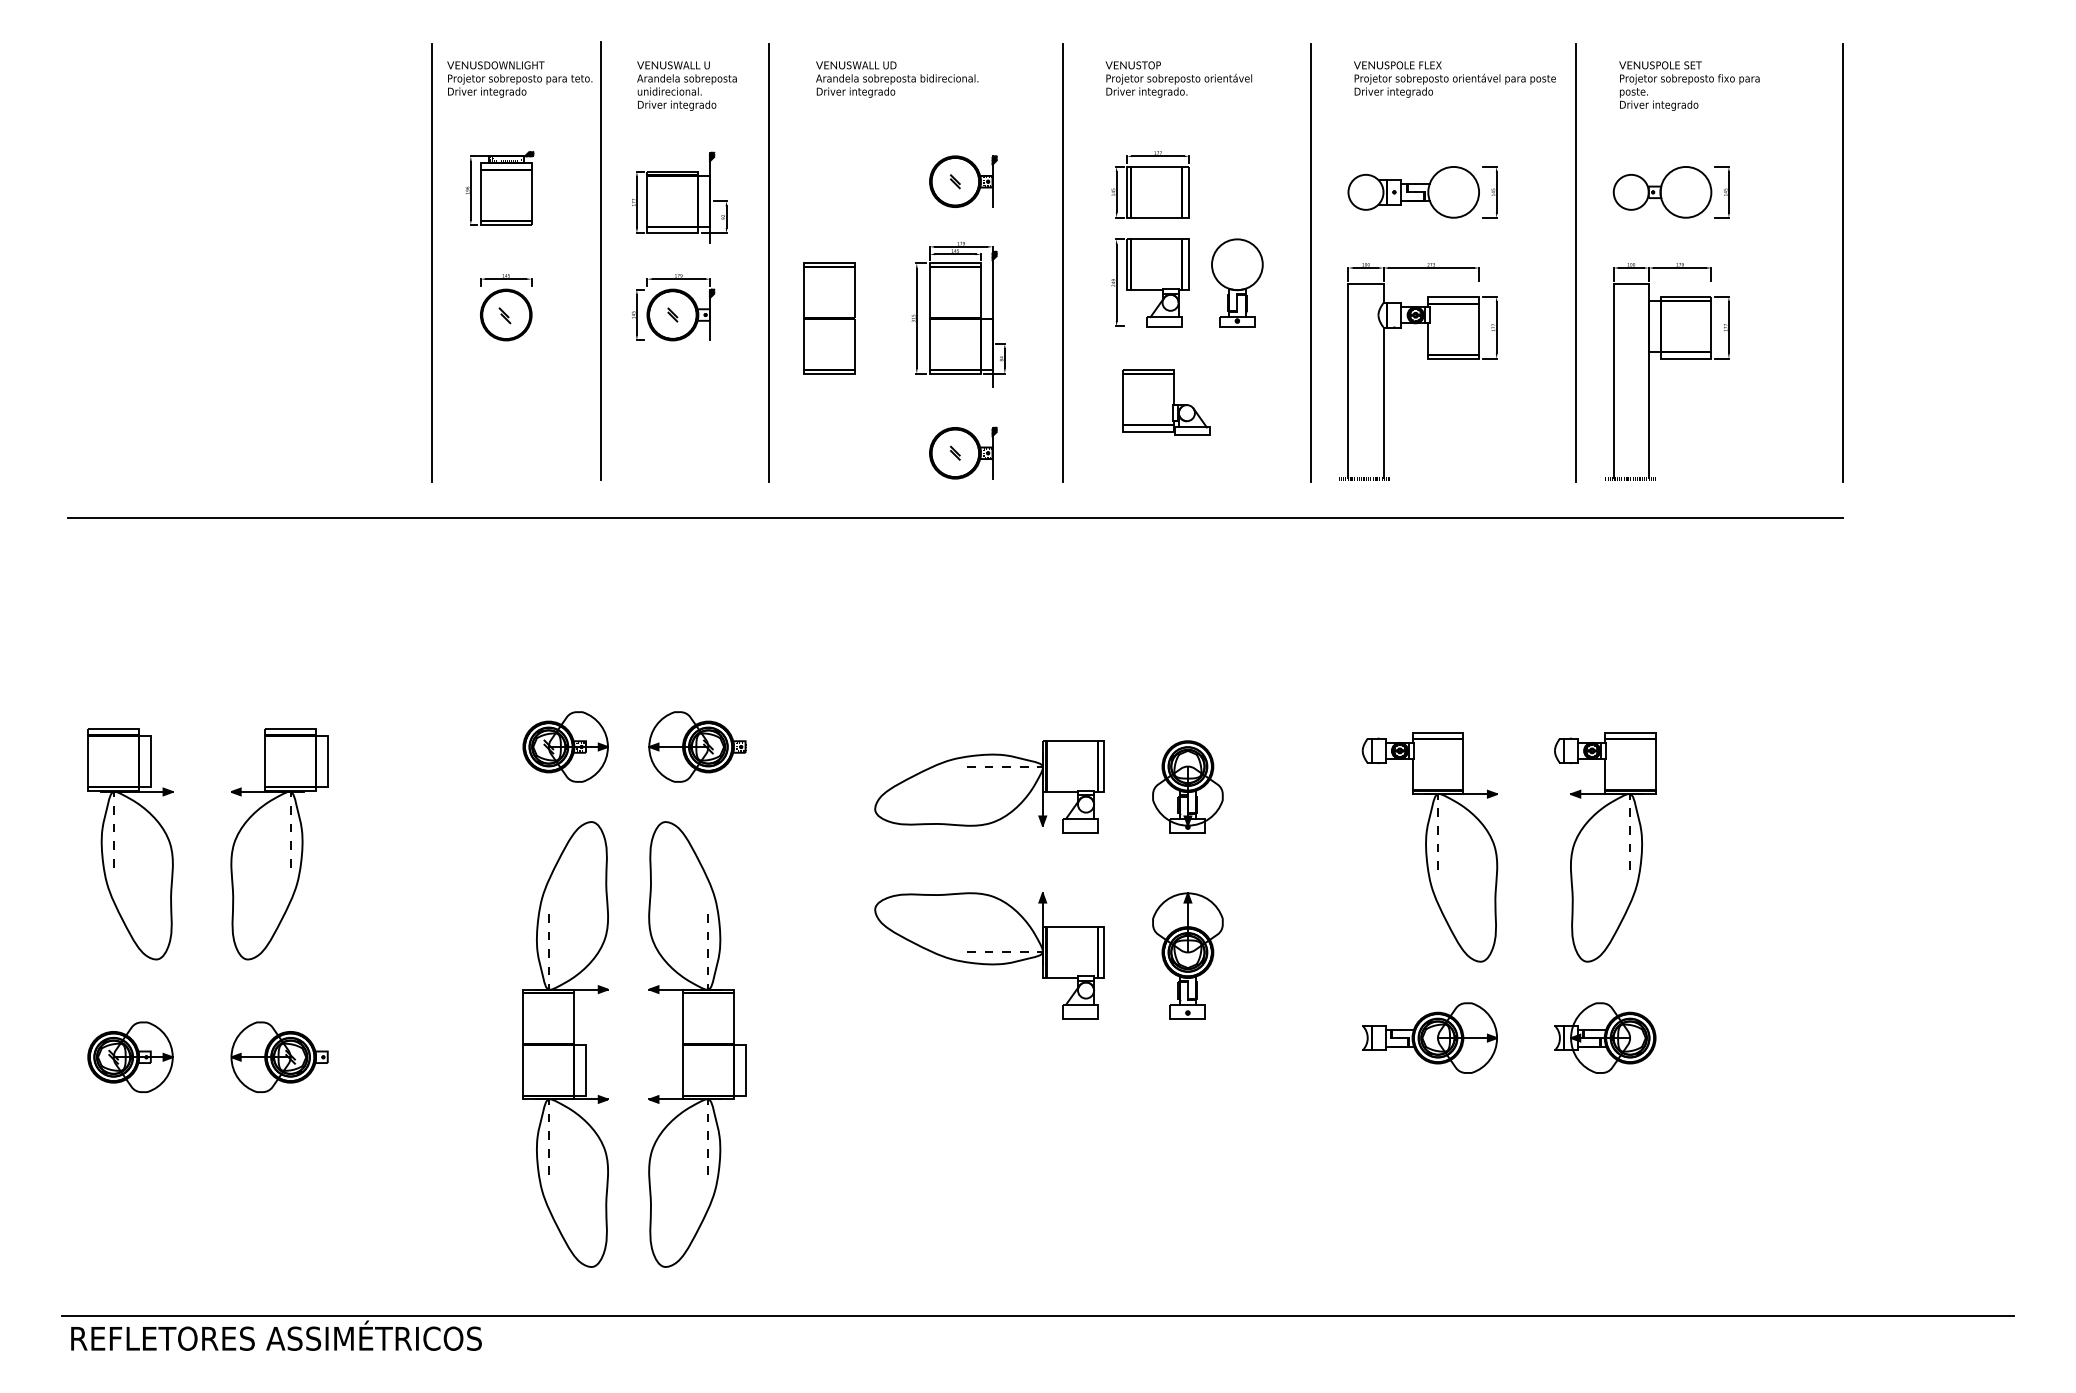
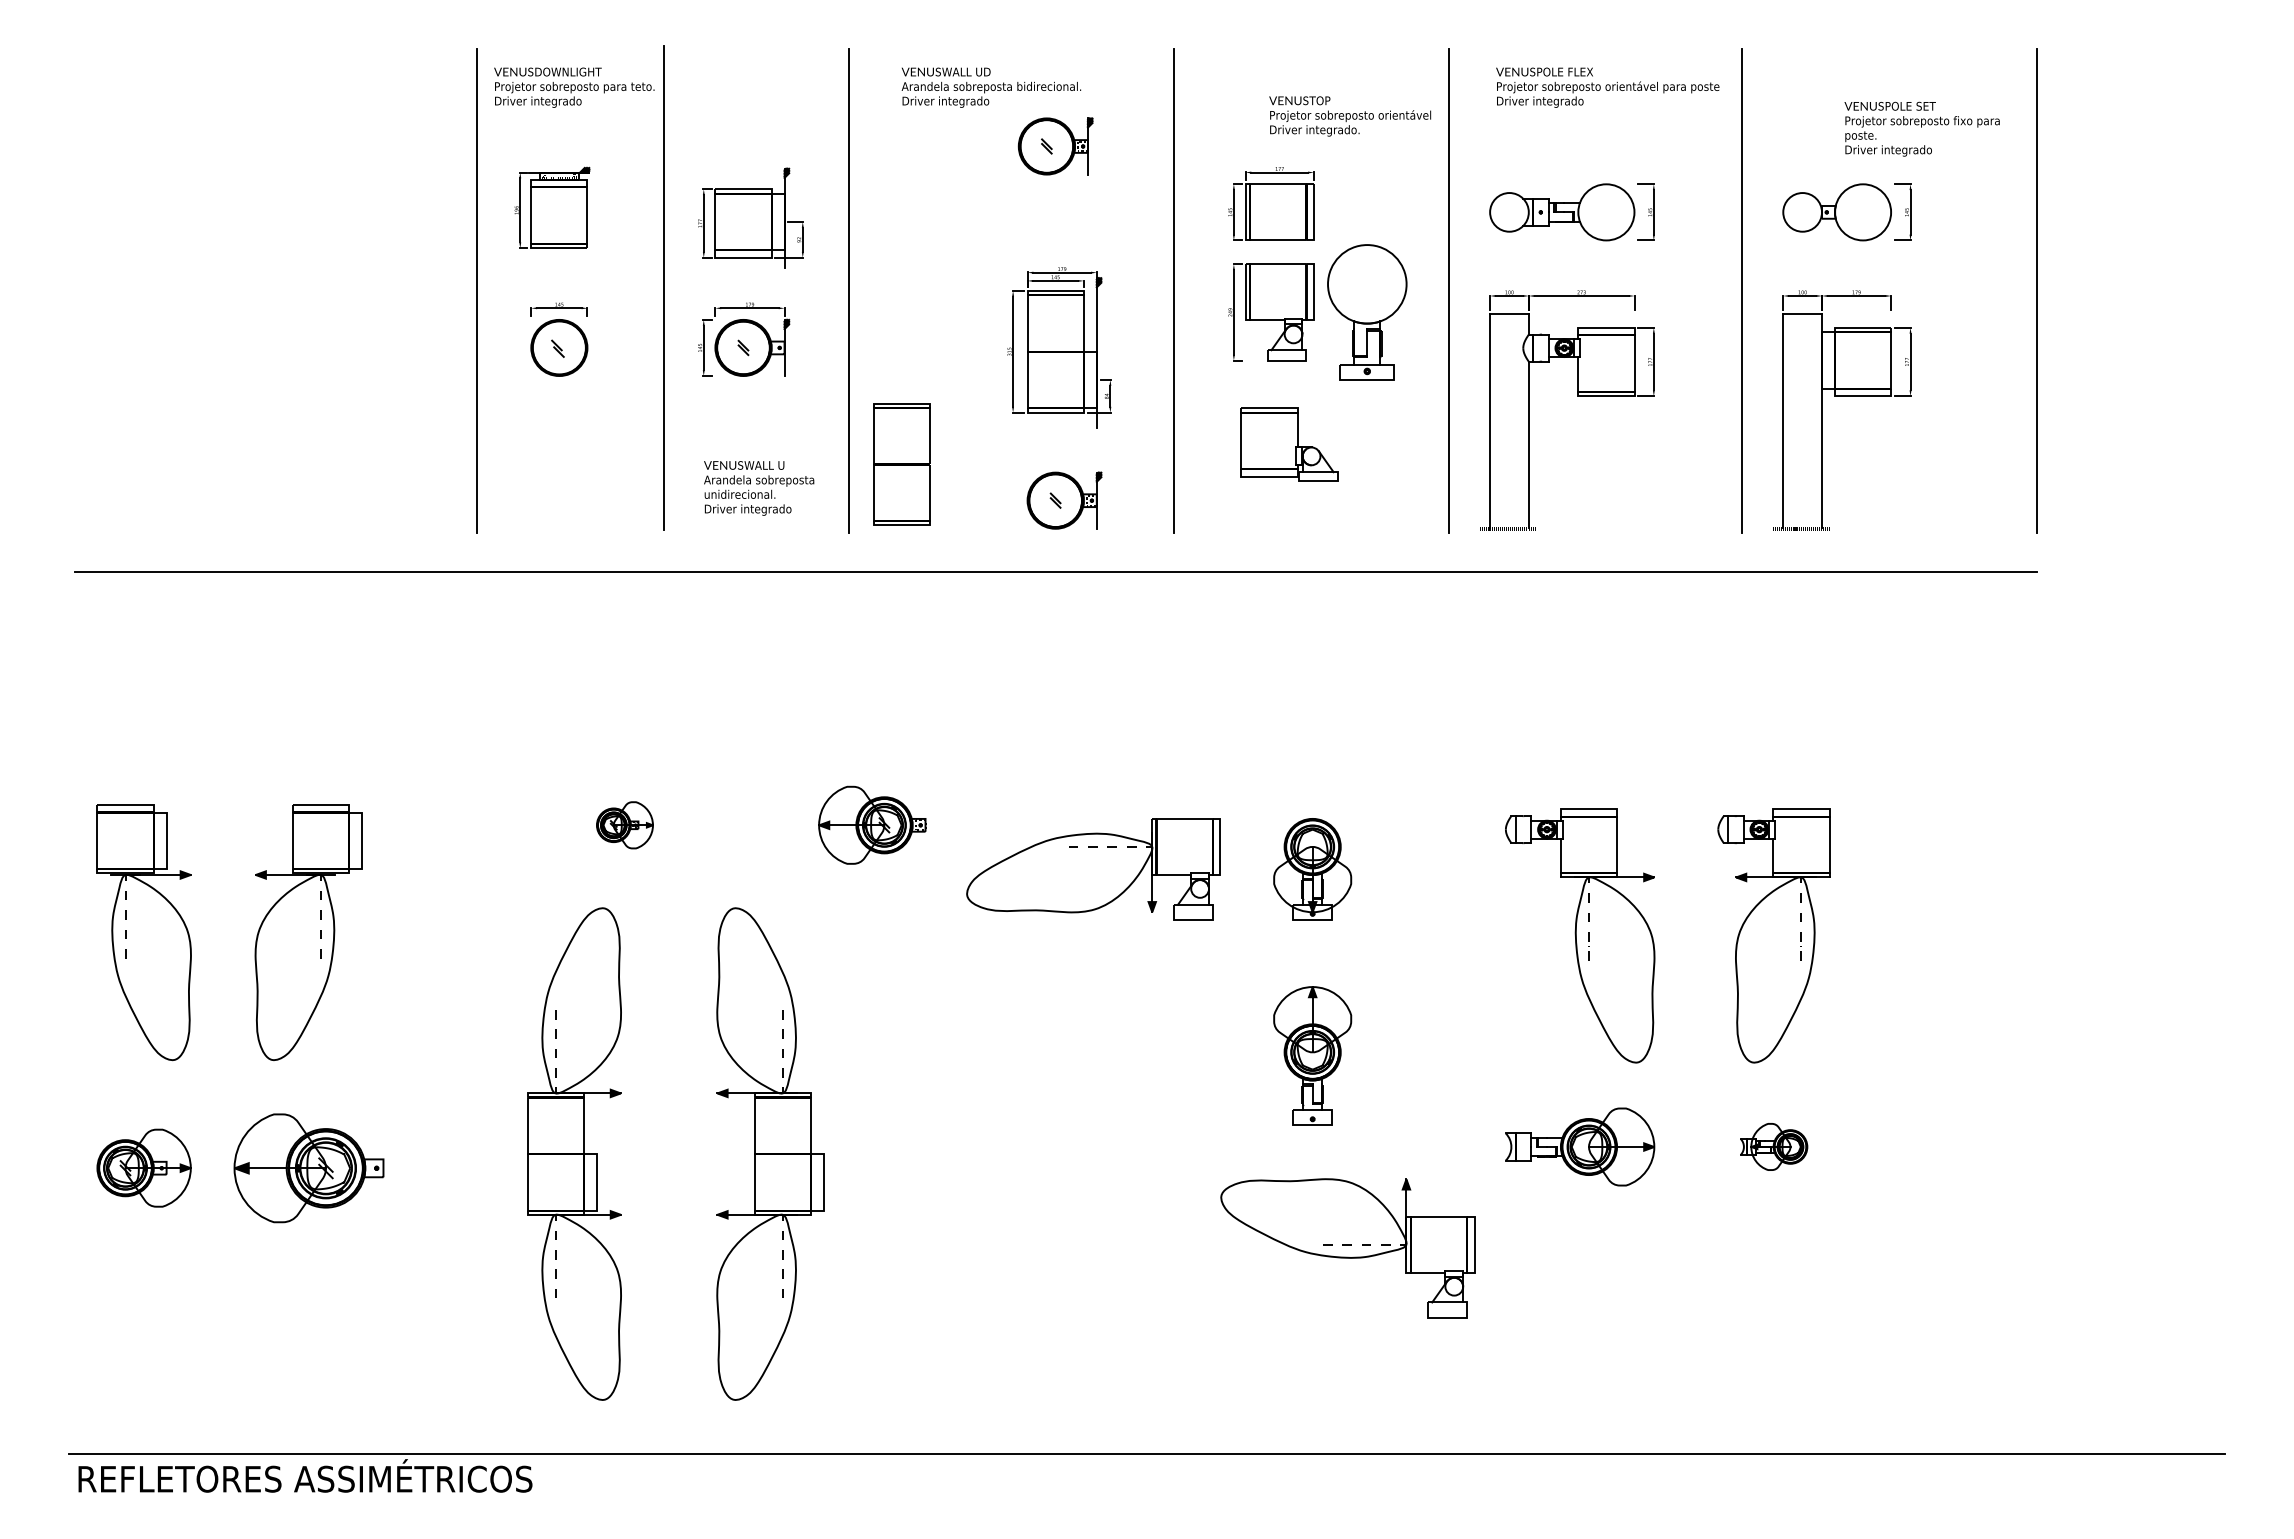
text: (1178, 79) -> (1349, 116), moved
text: (686, 85) -> (758, 487), moved
text: (1689, 85) -> (1922, 128), moved
part: (963, 181) -> (1055, 146), moved
part: (1237, 282) -> (1367, 311), size x1.4
part: (829, 318) -> (902, 464), moved
part: (565, 746) -> (624, 824), size x0.6
part: (697, 746) -> (872, 824), moved
part: (989, 955) -> (1347, 1248), moved
part: (1605, 1037) -> (1774, 1146), size x0.6
part: (565, 1044) -> (574, 1154), moved
part: (279, 1056) -> (308, 1167), size x1.4

